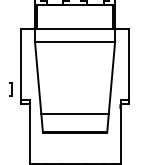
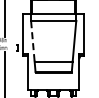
line: (37, 77) -> (32, 41), solid -> dashed

